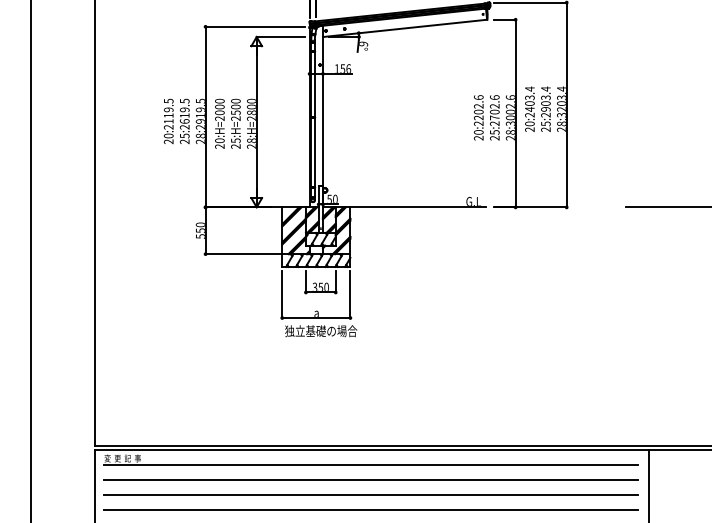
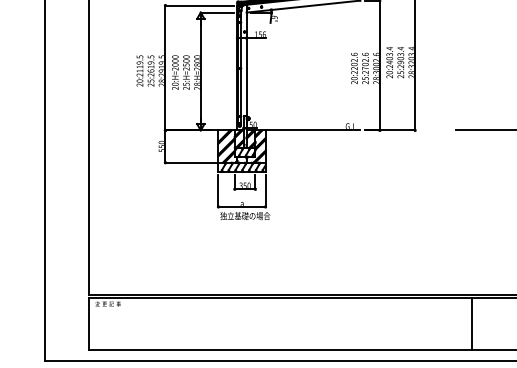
line: (370, 464) -> (279, 308), removed
line: (370, 479) -> (279, 318), removed
line: (370, 495) -> (279, 329), removed
line: (370, 509) -> (279, 339), removed

